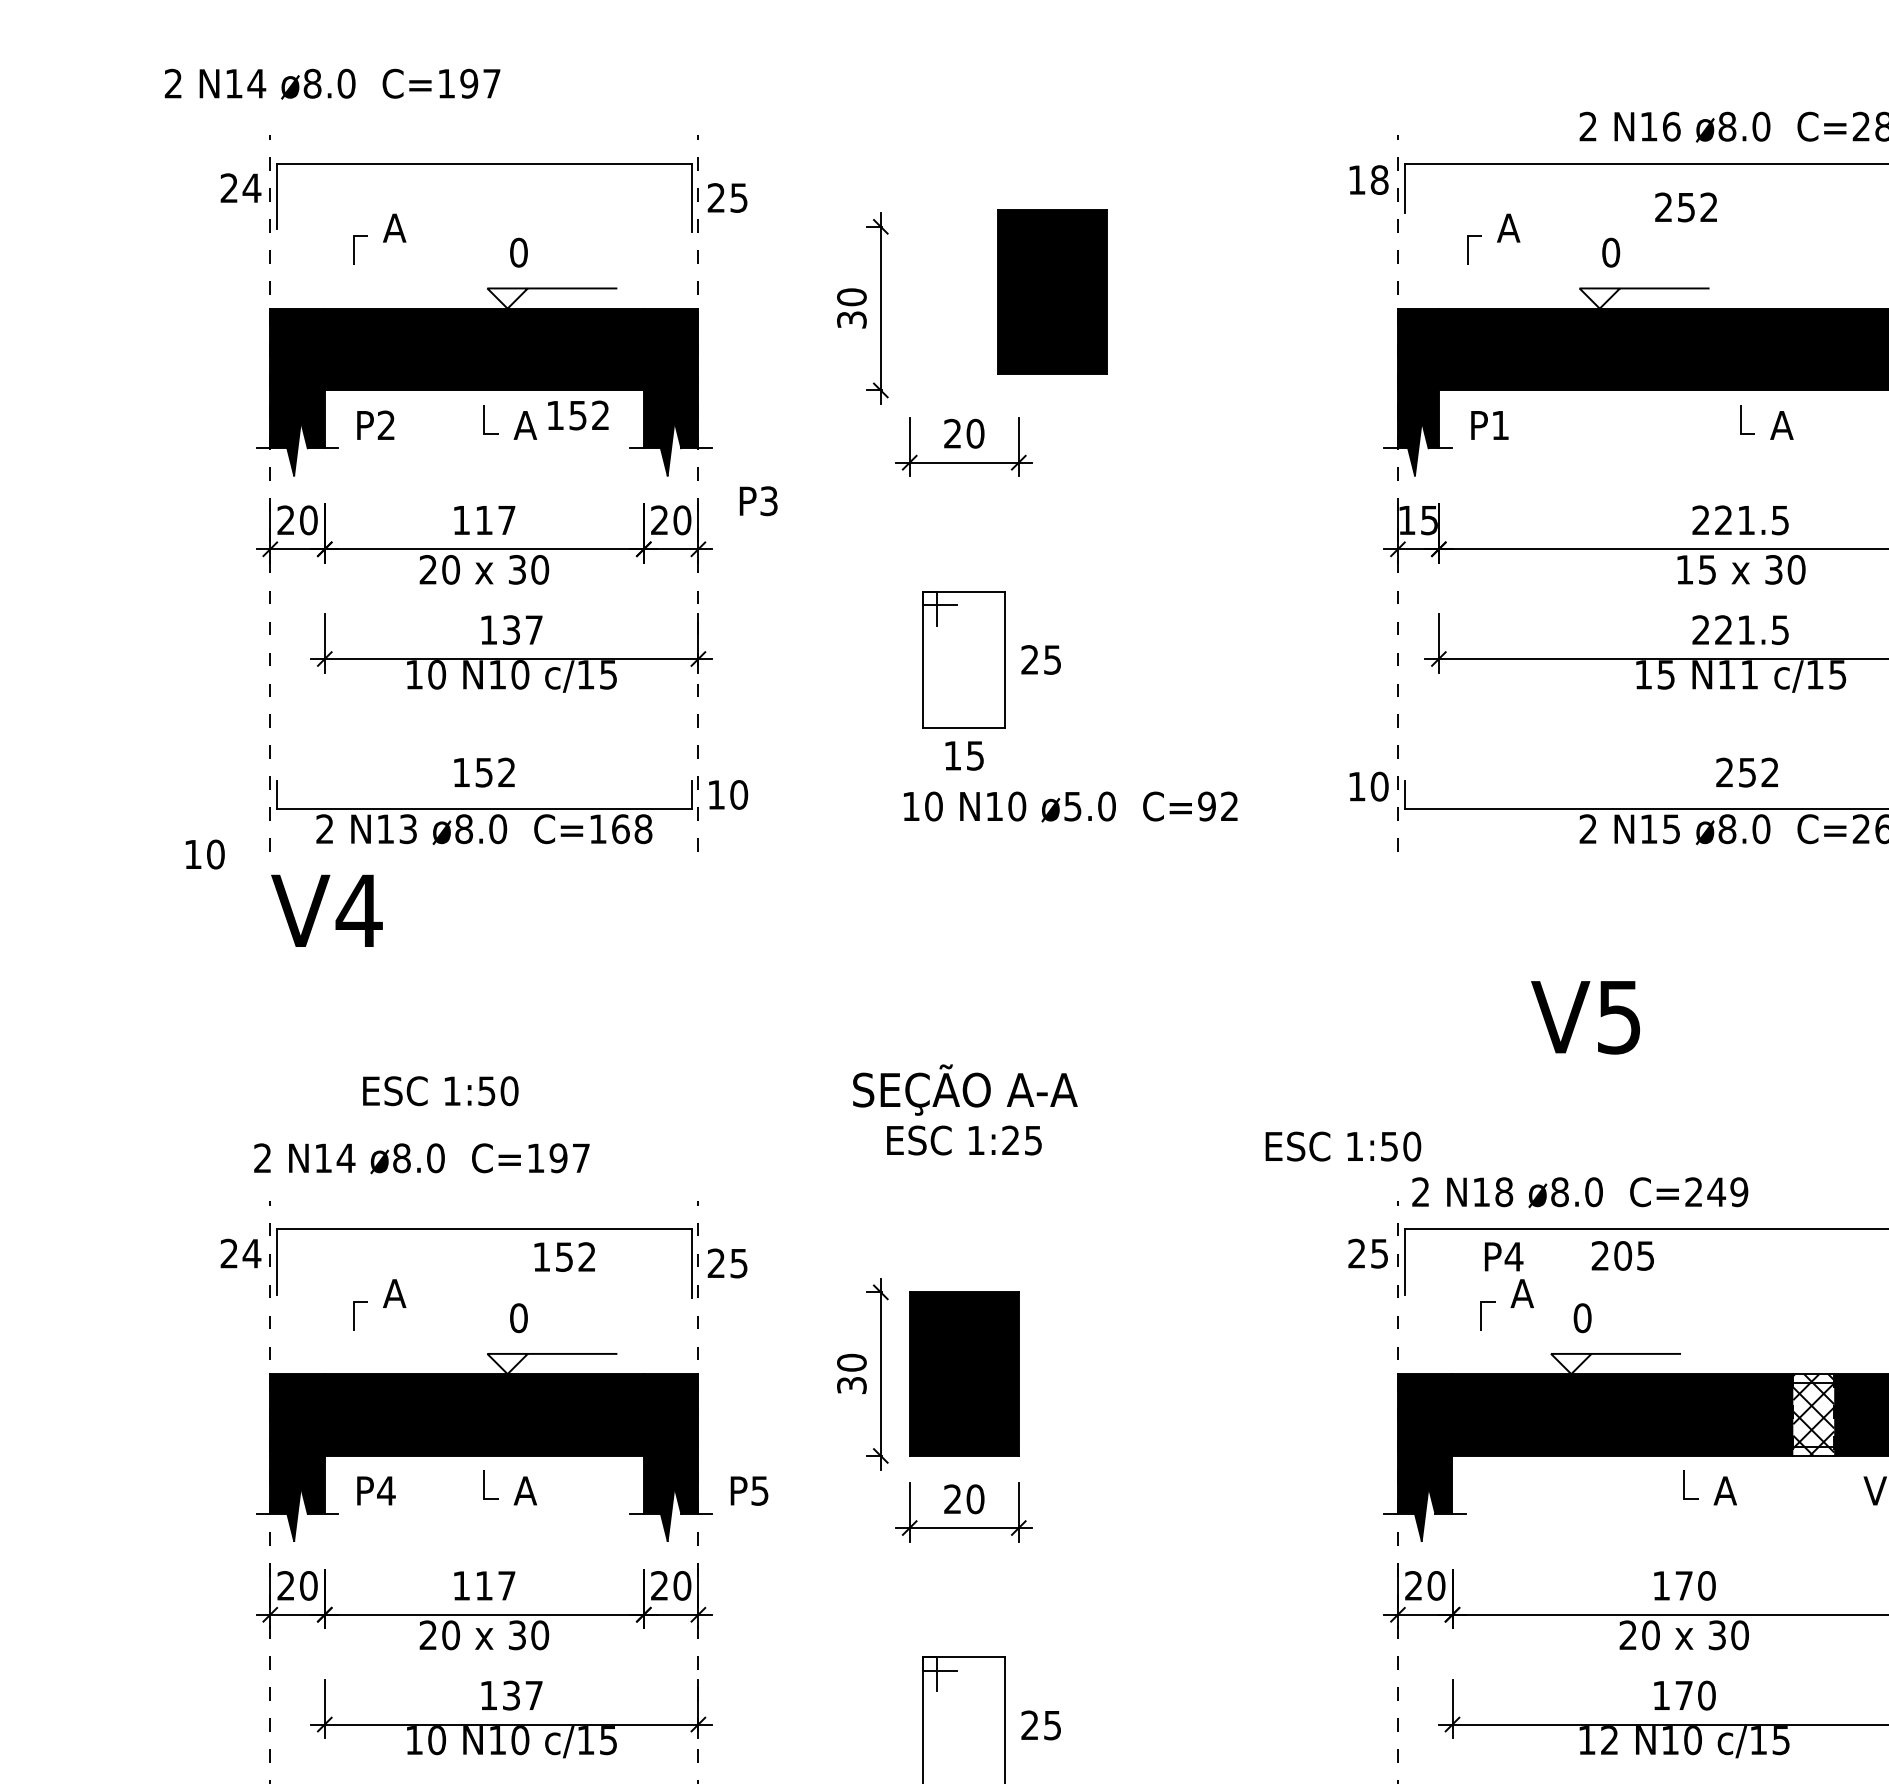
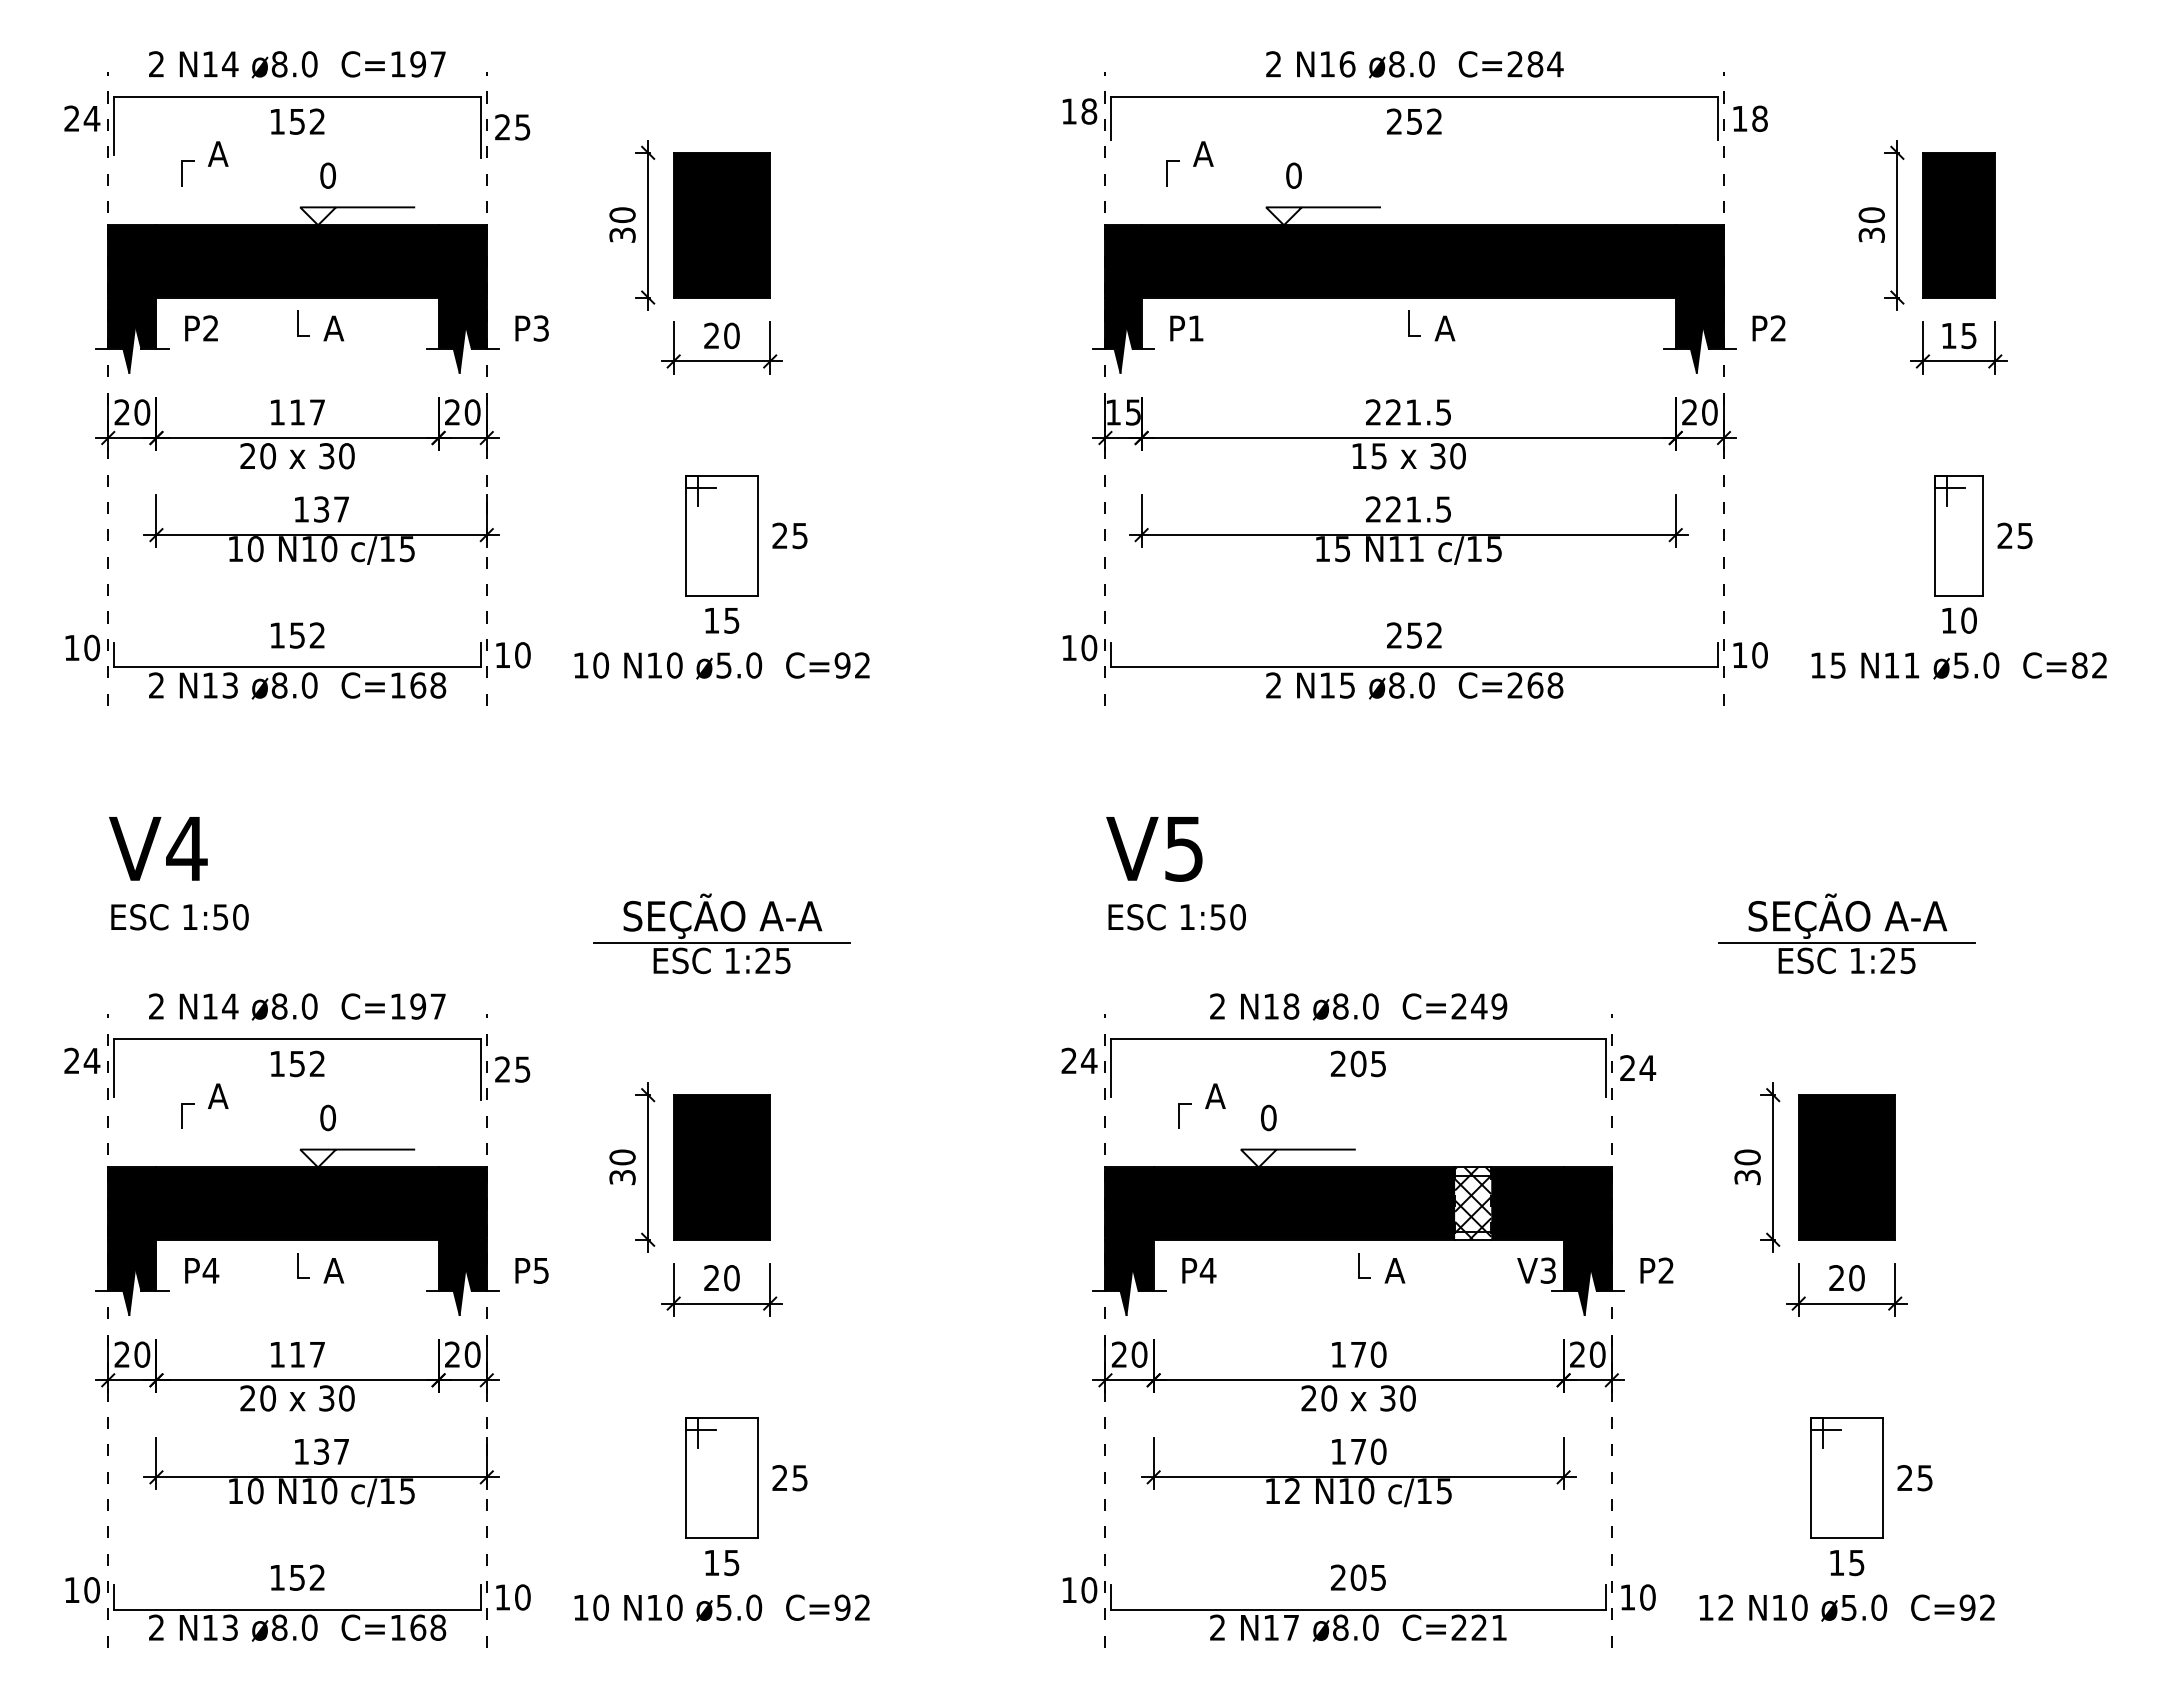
text: (332, 83) -> (297, 64), moved
text: (1686, 207) -> (1414, 121), moved
part: (1051, 291) -> (721, 225), moved
text: (578, 415) -> (297, 121), moved
text: (757, 501) -> (531, 328), moved
text: (1070, 806) -> (721, 665), moved
text: (204, 854) -> (82, 647), moved
text: (327, 910) -> (158, 848), moved
text: (1585, 1017) -> (1154, 849), moved
text: (440, 1091) -> (179, 917), moved
line: (963, 1119) -> (721, 942), added
text: (1342, 1146) -> (1176, 917), moved
text: (422, 1158) -> (297, 1006), moved
text: (1580, 1192) -> (1358, 1006), moved
text: (1379, 1254) -> (1089, 1061), 25 -> 24
text: (1623, 1255) -> (1358, 1063), moved
text: (564, 1256) -> (297, 1063), moved
text: (1504, 1256) -> (1199, 1270), moved

